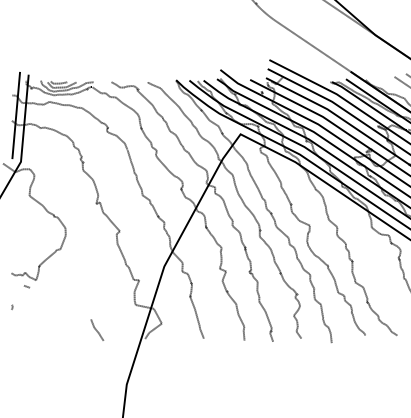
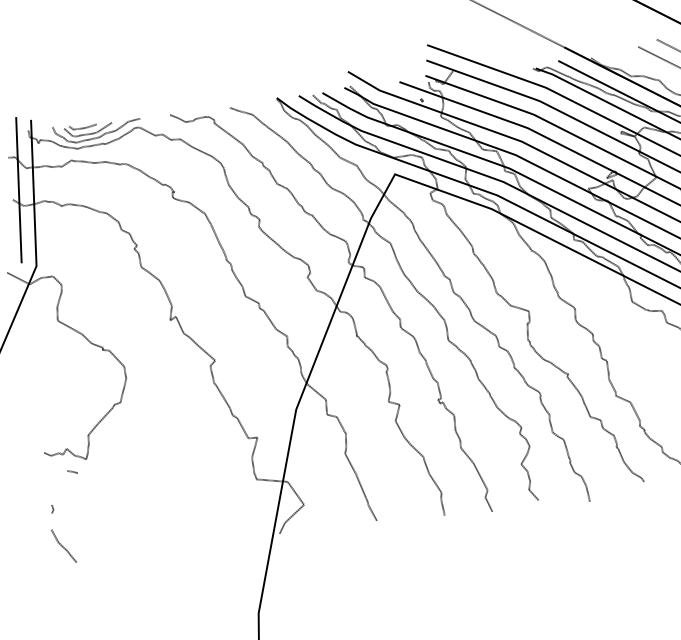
curve: (96, 329) -> (62, 545), moved

